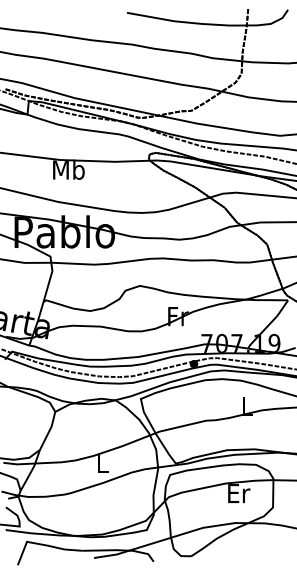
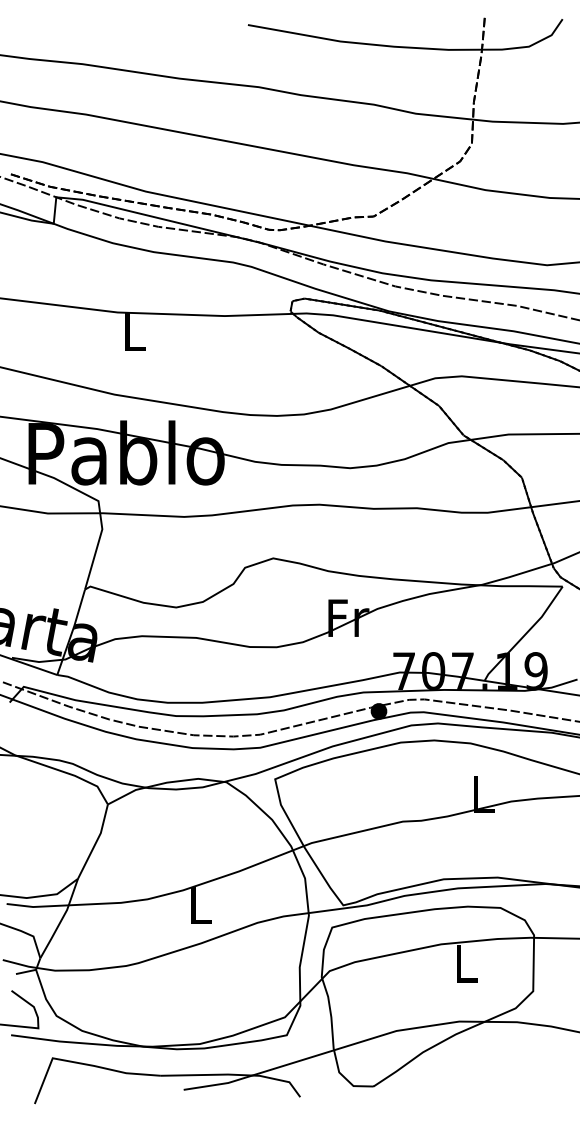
text: (68, 169) -> (133, 331), Mb -> L
text: (239, 493) -> (467, 963), Er -> L

